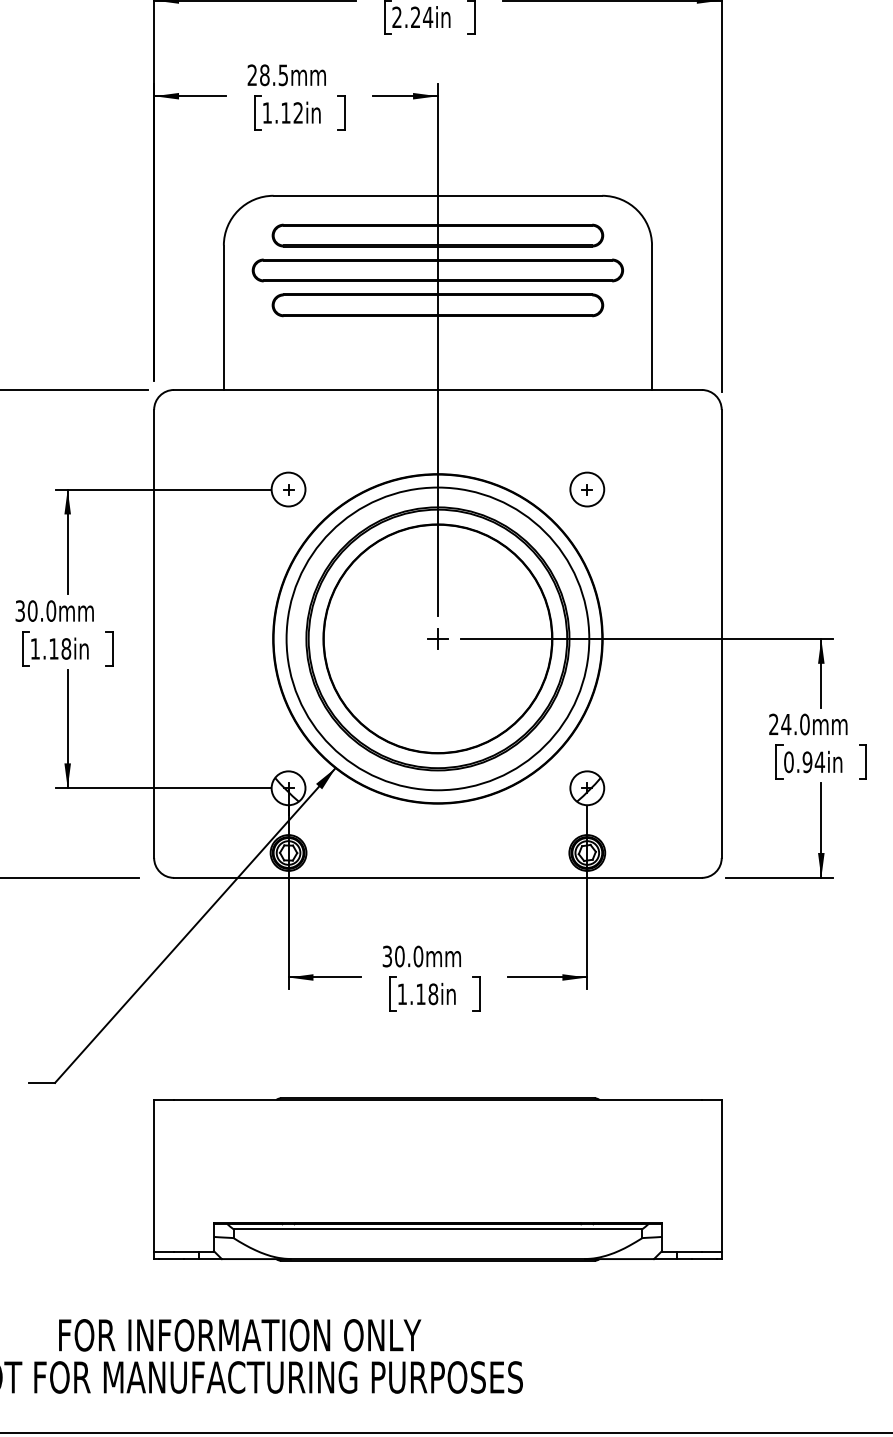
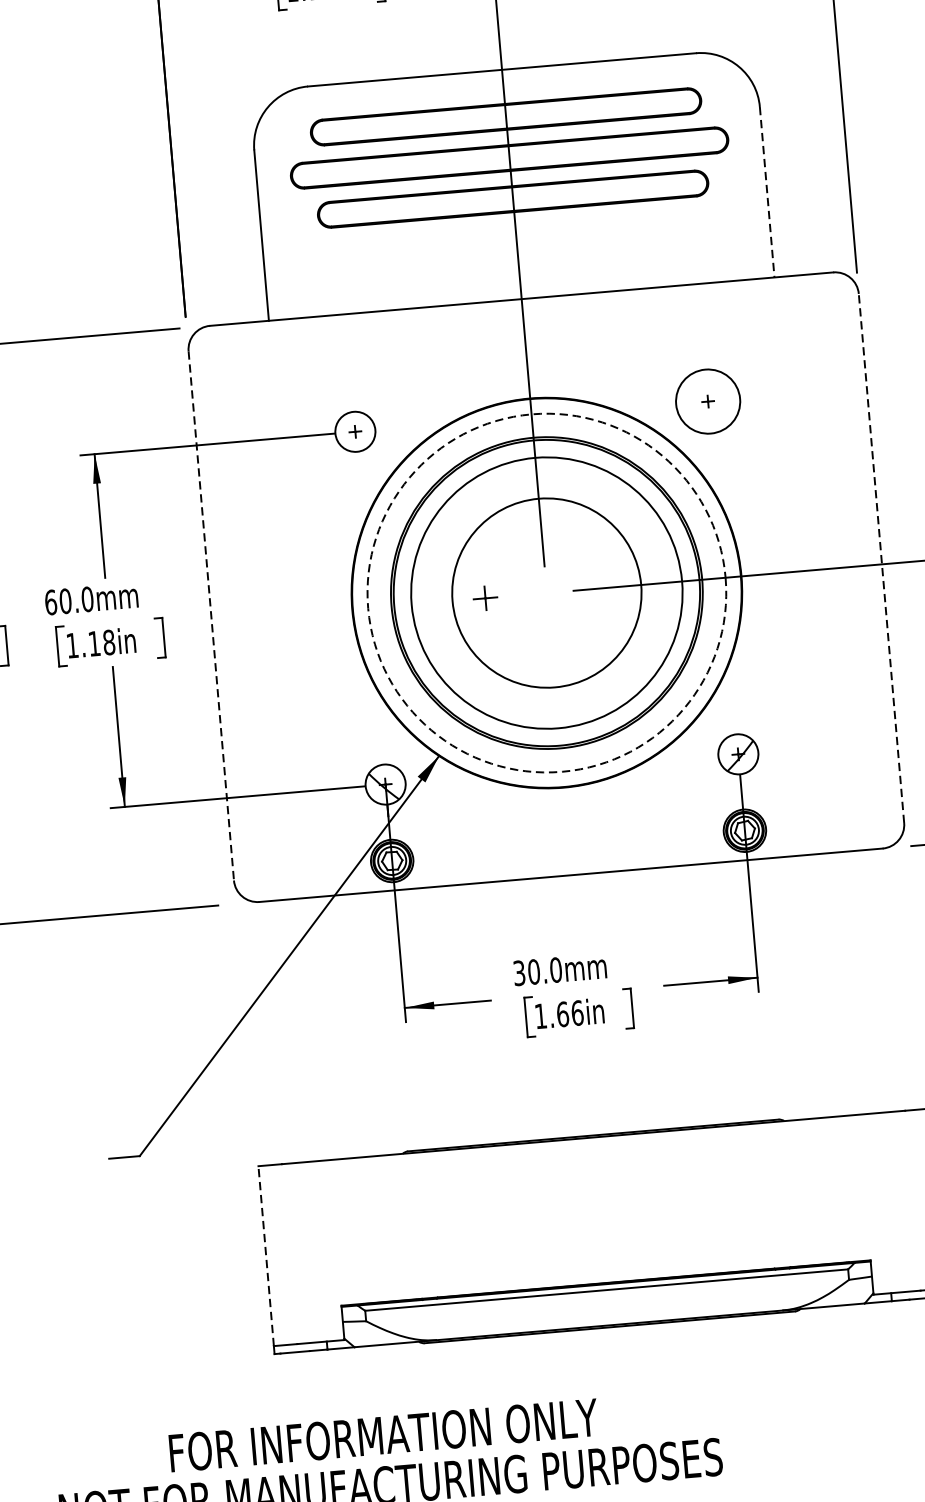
line: (652, 318) -> (767, 193), solid -> dashed
circle: (587, 489) -> (708, 401), size x1.6
text: (20, 610) -> (51, 601), 30.0mm -> 60.0mm
line: (721, 633) -> (881, 557), solid -> dashed
line: (154, 634) -> (211, 616), solid -> dashed
circle: (437, 638) -> (546, 592), size x0.7
circle: (437, 638) -> (546, 592), solid -> dashed
part: (437, 638) -> (484, 597), moved
text: (427, 994) -> (570, 1013), 1.18in -> 1.66in
line: (154, 1175) -> (266, 1255), solid -> dashed

